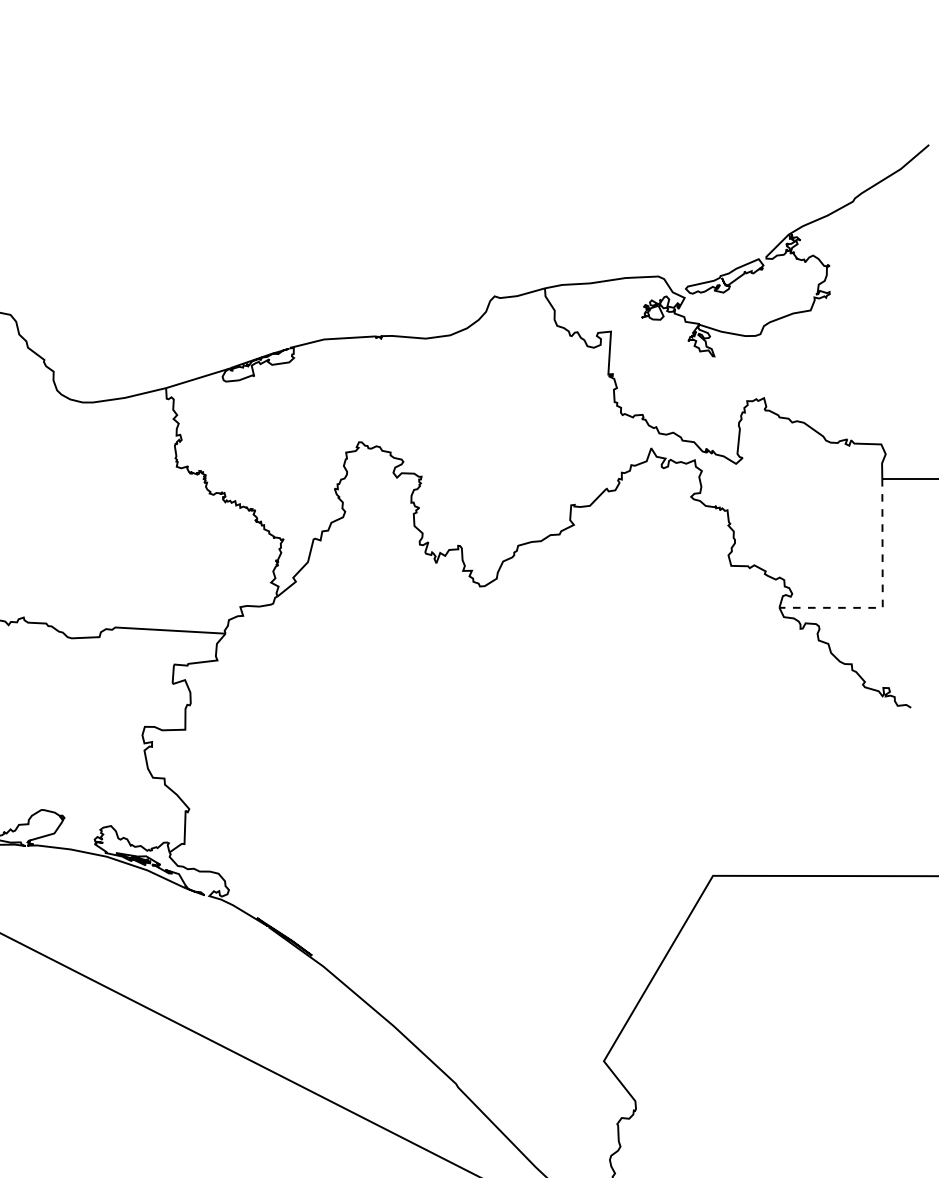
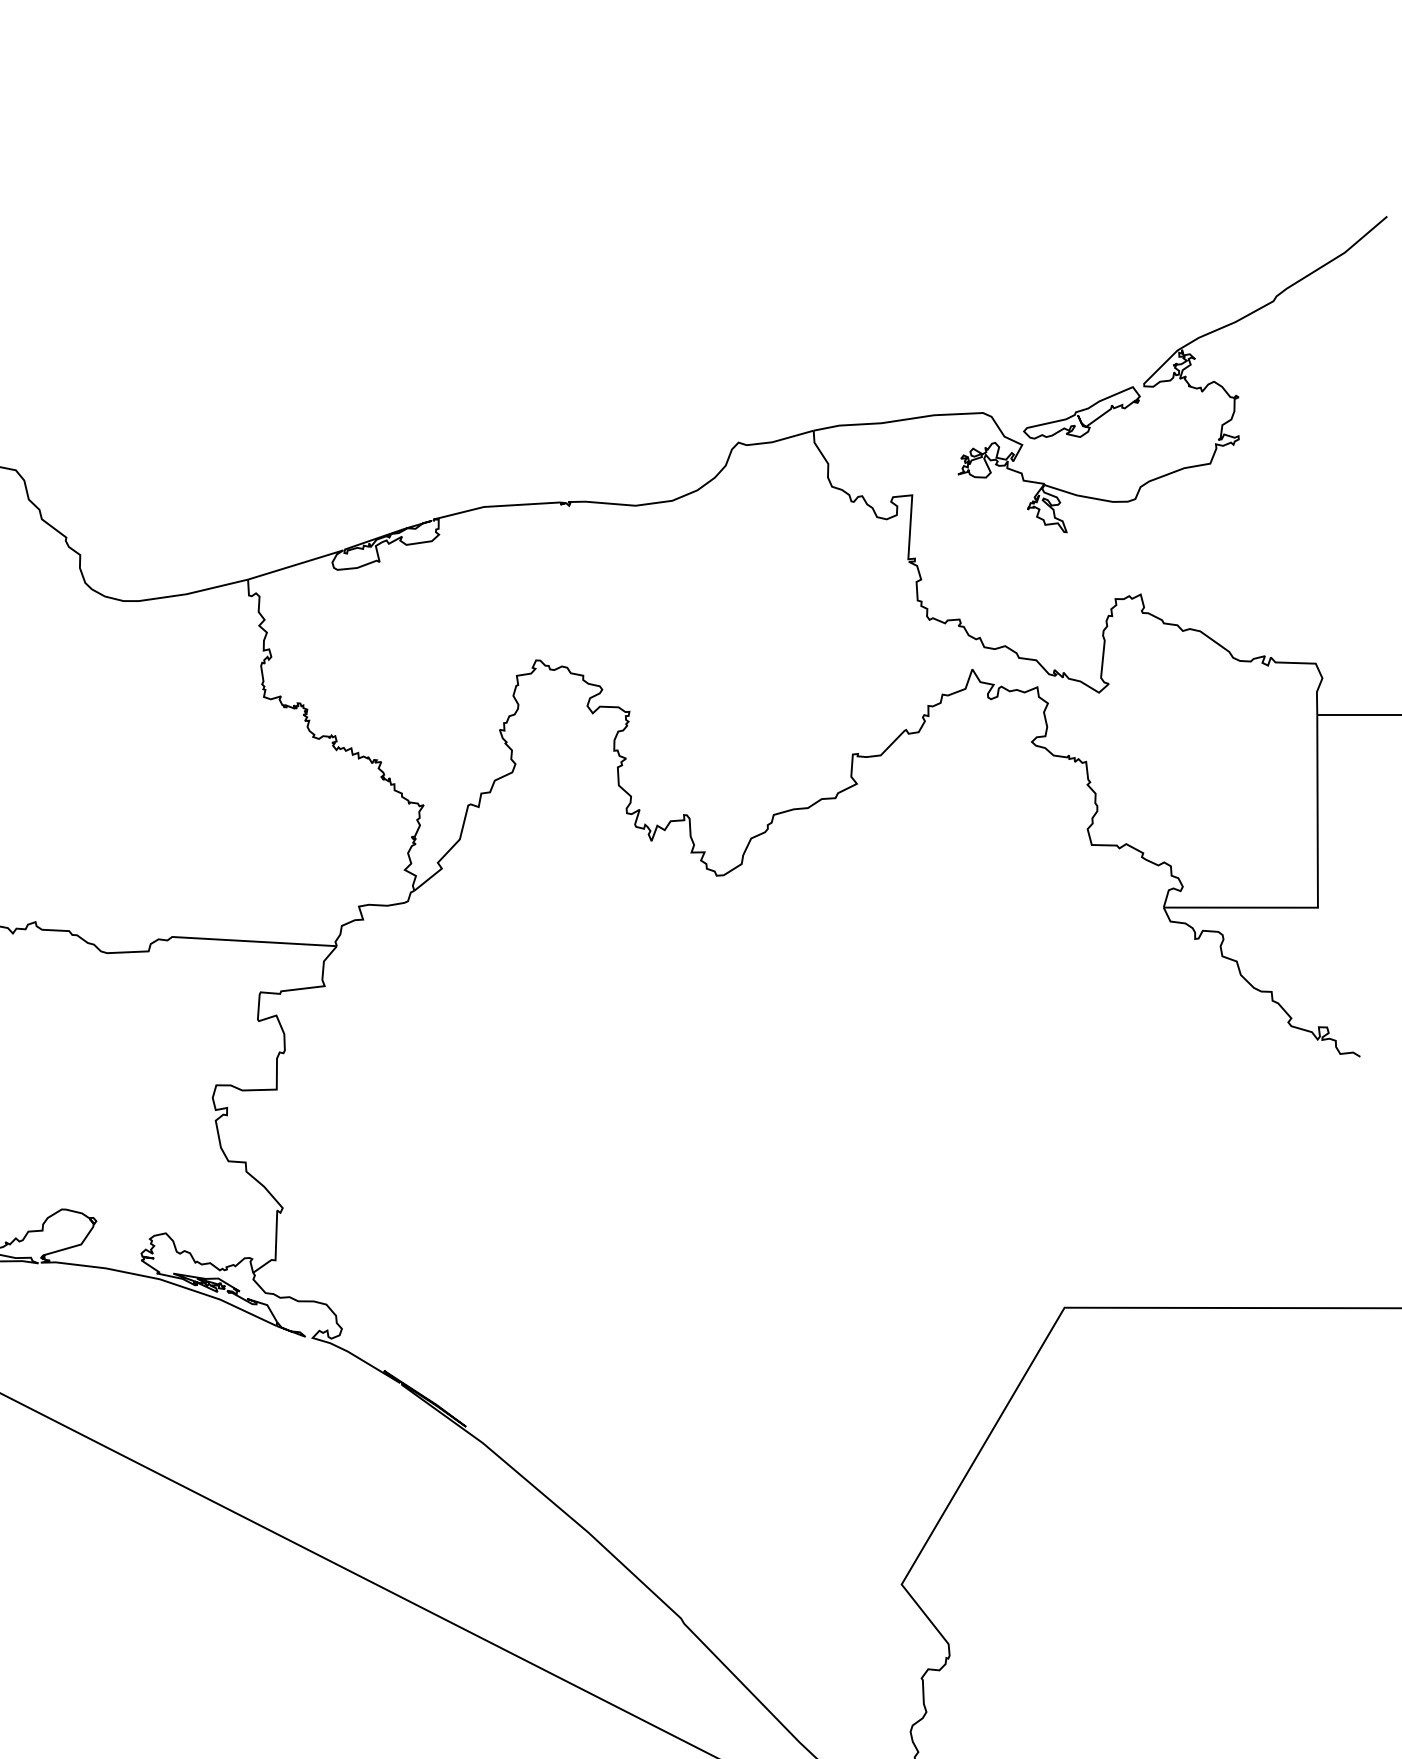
line: (882, 595) -> (1317, 889), dashed -> solid

